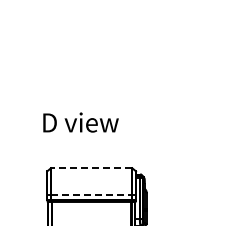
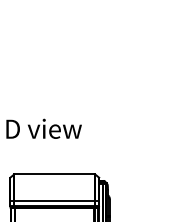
line: (91, 168) -> (54, 174), dashed -> solid
line: (92, 195) -> (55, 201), dashed -> solid

